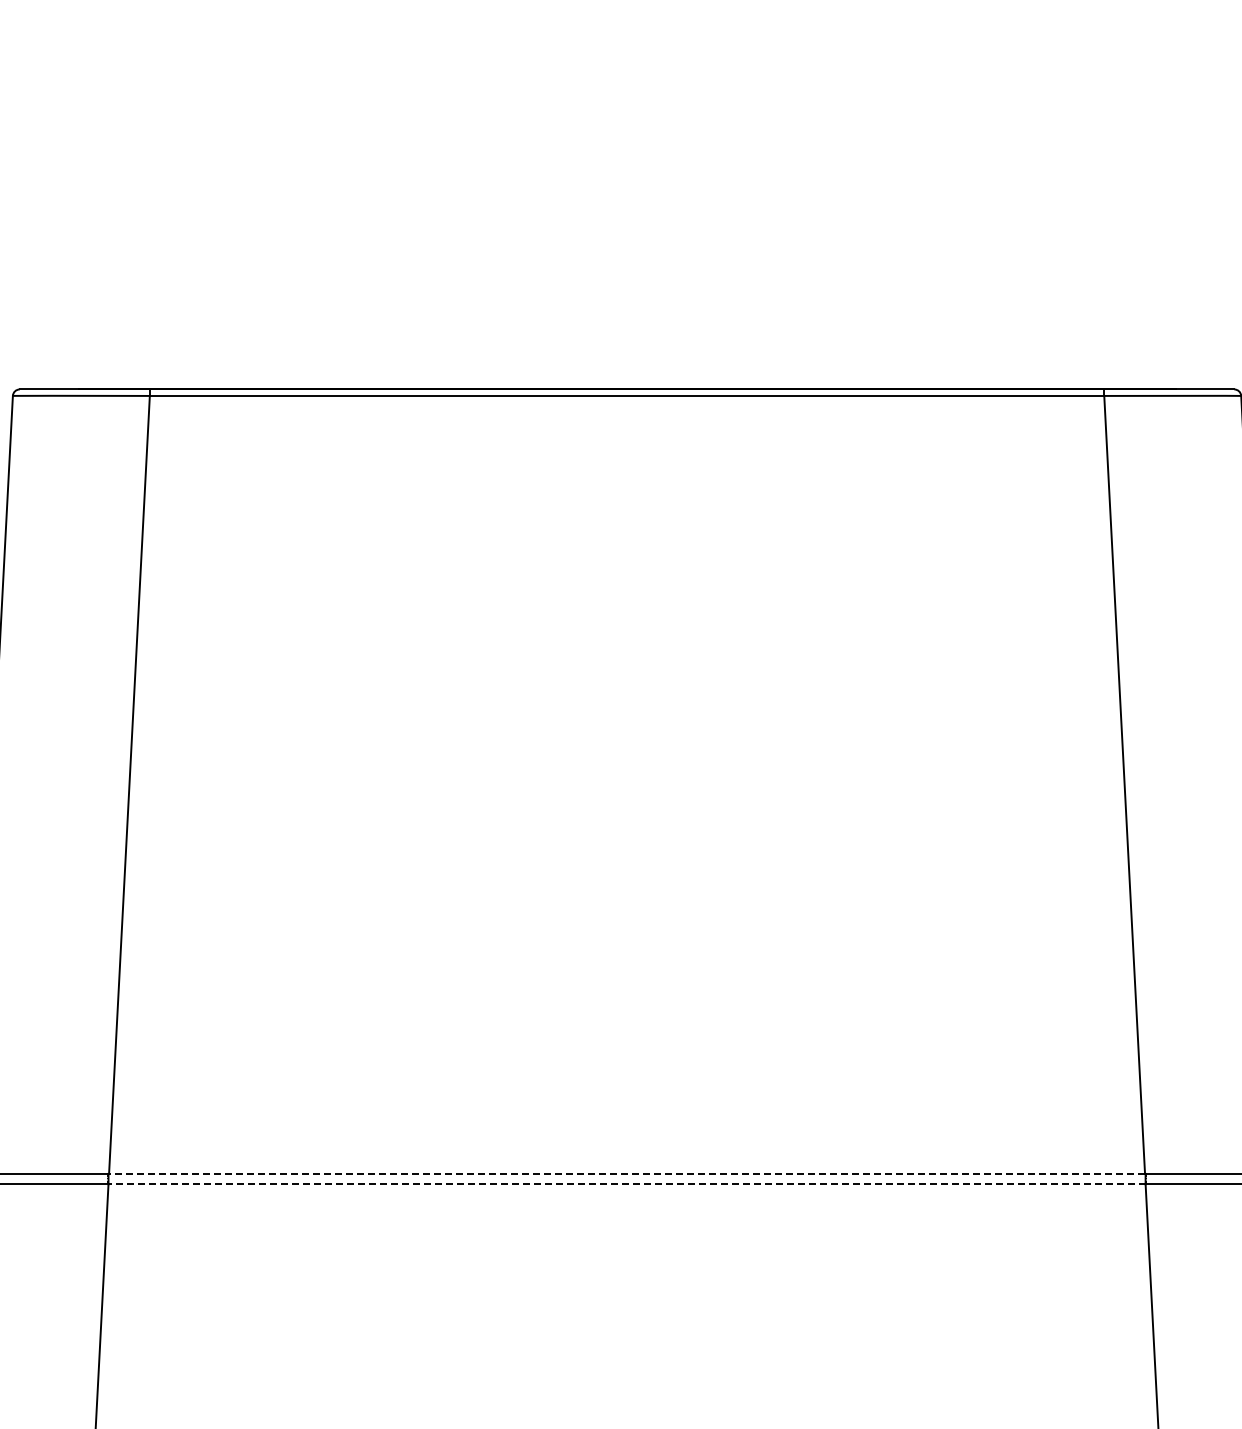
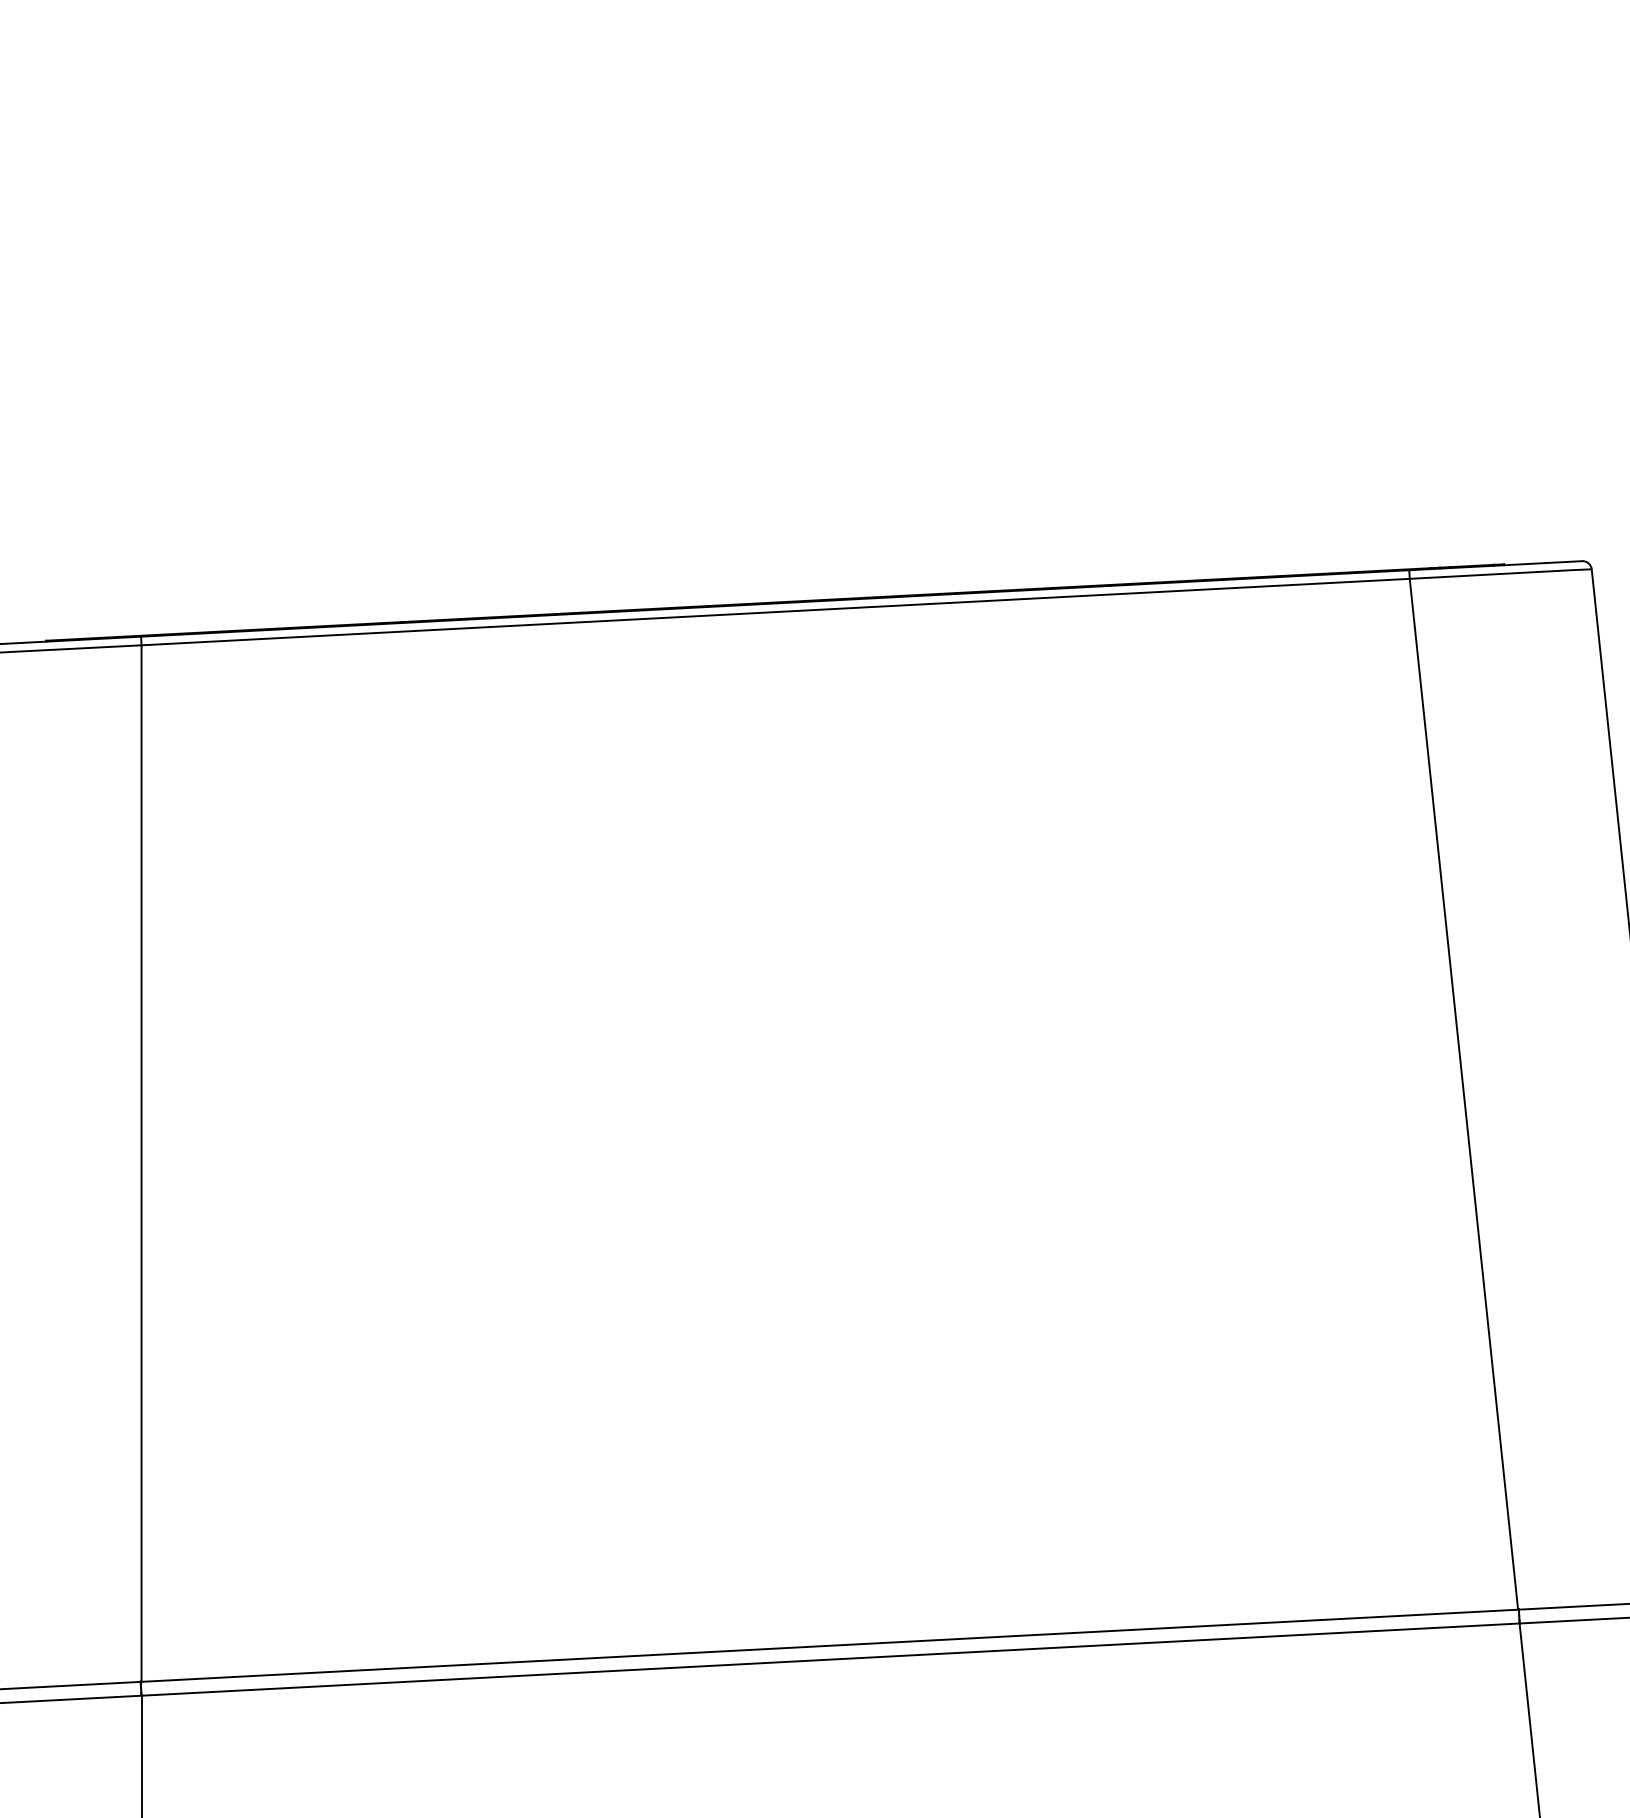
line: (627, 1173) -> (830, 1645), dashed -> solid
line: (627, 1184) -> (831, 1659), dashed -> solid

